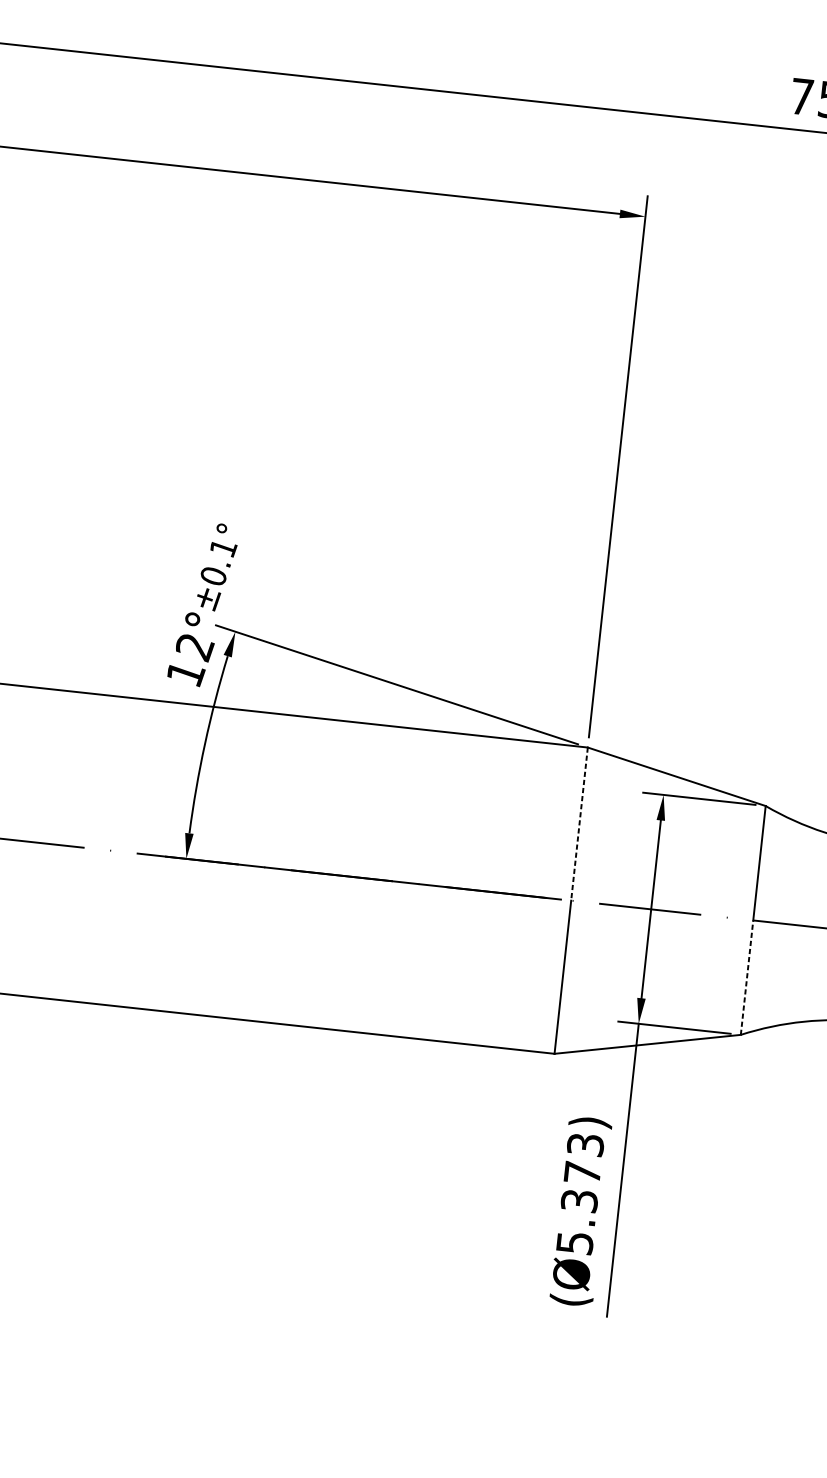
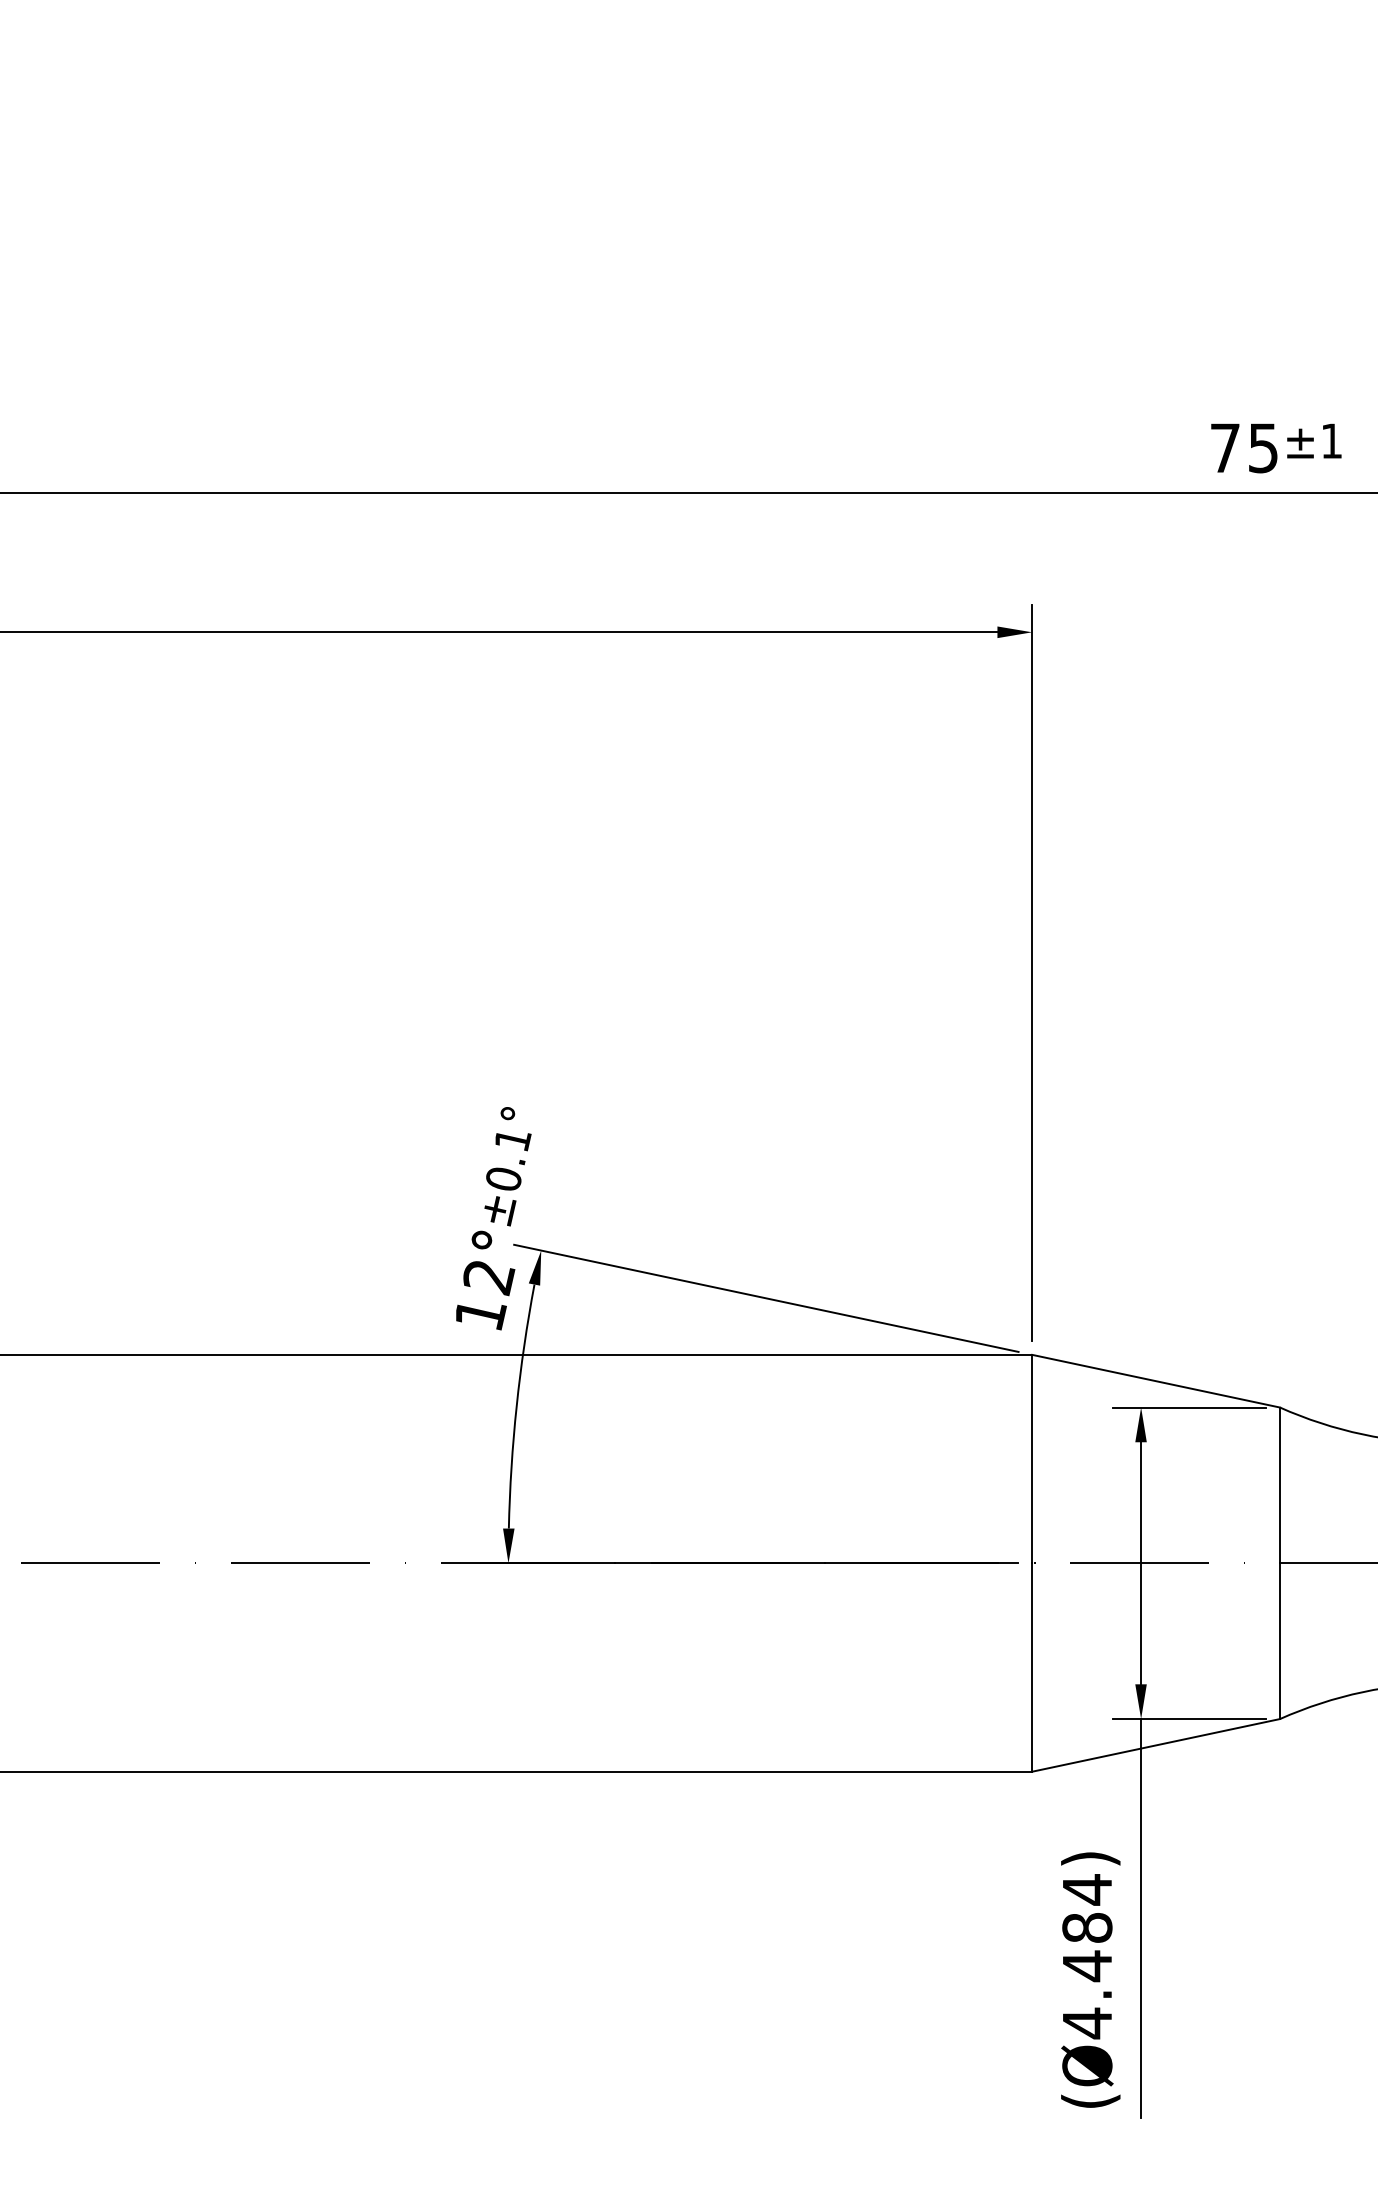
line: (579, 824) -> (1032, 1459), dashed -> solid
line: (747, 977) -> (1280, 1641), dashed -> solid
text: (580, 1193) -> (1087, 1956), (Ø5.373) -> (Ø4.484)

